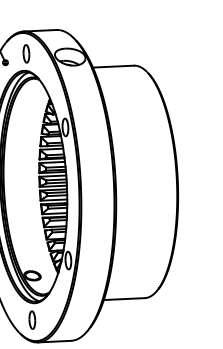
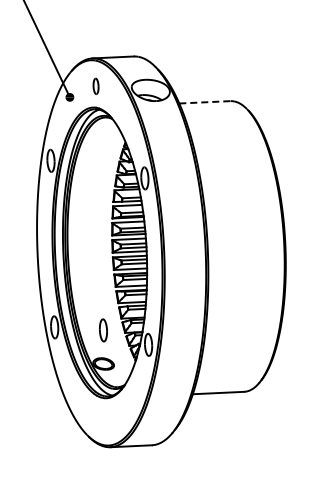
part: (25, 53) -> (95, 86), size x0.7
line: (113, 66) -> (204, 102), solid -> dashed
part: (32, 320) -> (103, 330), moved

